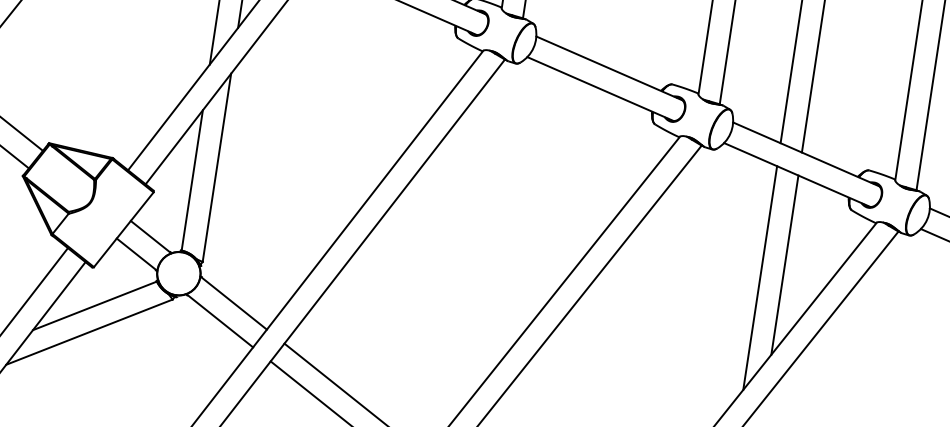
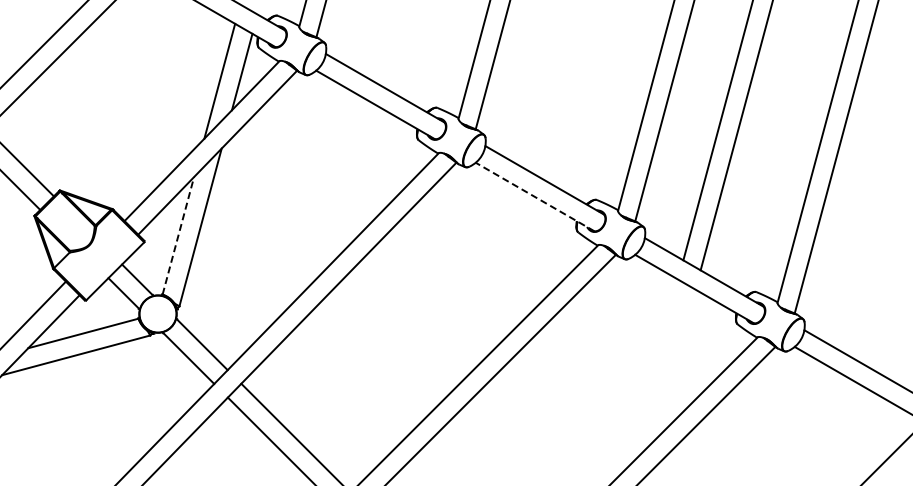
line: (599, 88) -> (534, 196), solid -> dashed
line: (192, 180) -> (178, 235), solid -> dashed
line: (785, 264) -> (675, 364), removed
line: (759, 278) -> (652, 373), removed

